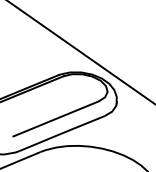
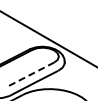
line: (56, 118) -> (30, 74), solid -> dashed

